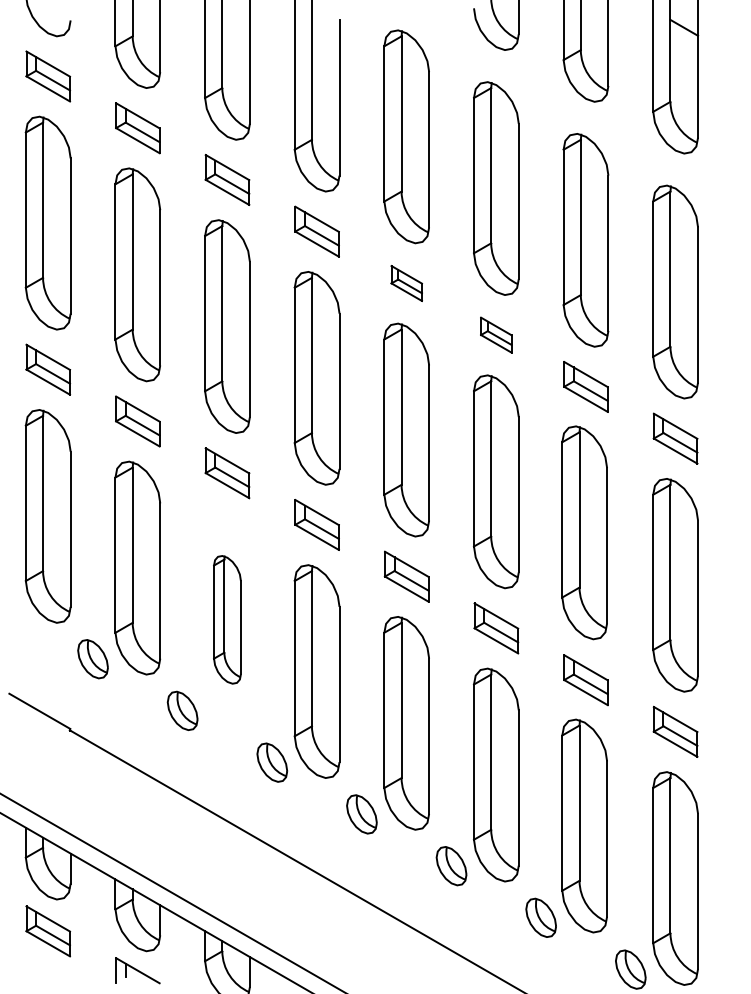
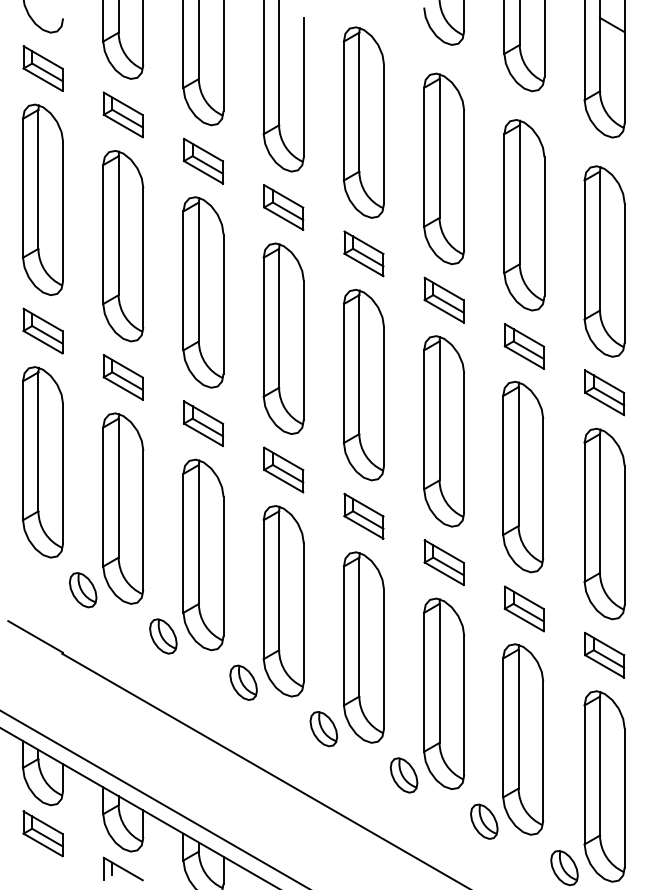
part: (406, 283) -> (363, 253), size x1.43
part: (495, 334) -> (443, 299), size x1.43
part: (227, 619) -> (203, 554), size x1.67

